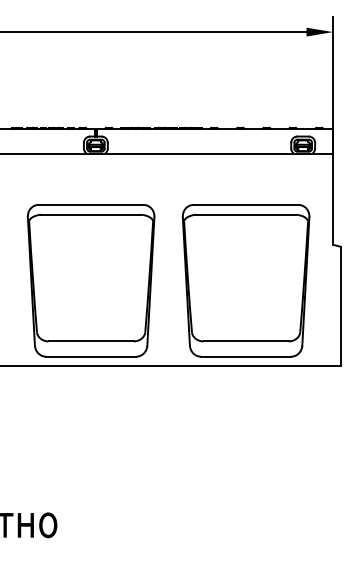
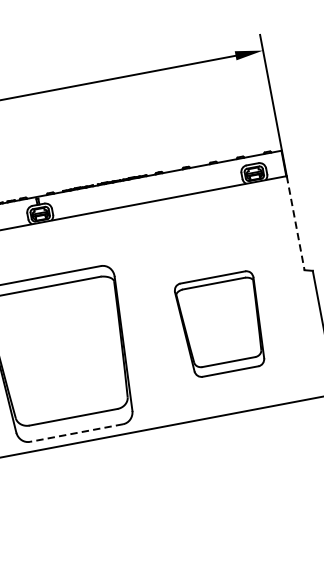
line: (333, 199) -> (296, 223), solid -> dashed
part: (245, 280) -> (221, 324), size x0.6
line: (90, 356) -> (75, 432), solid -> dashed

